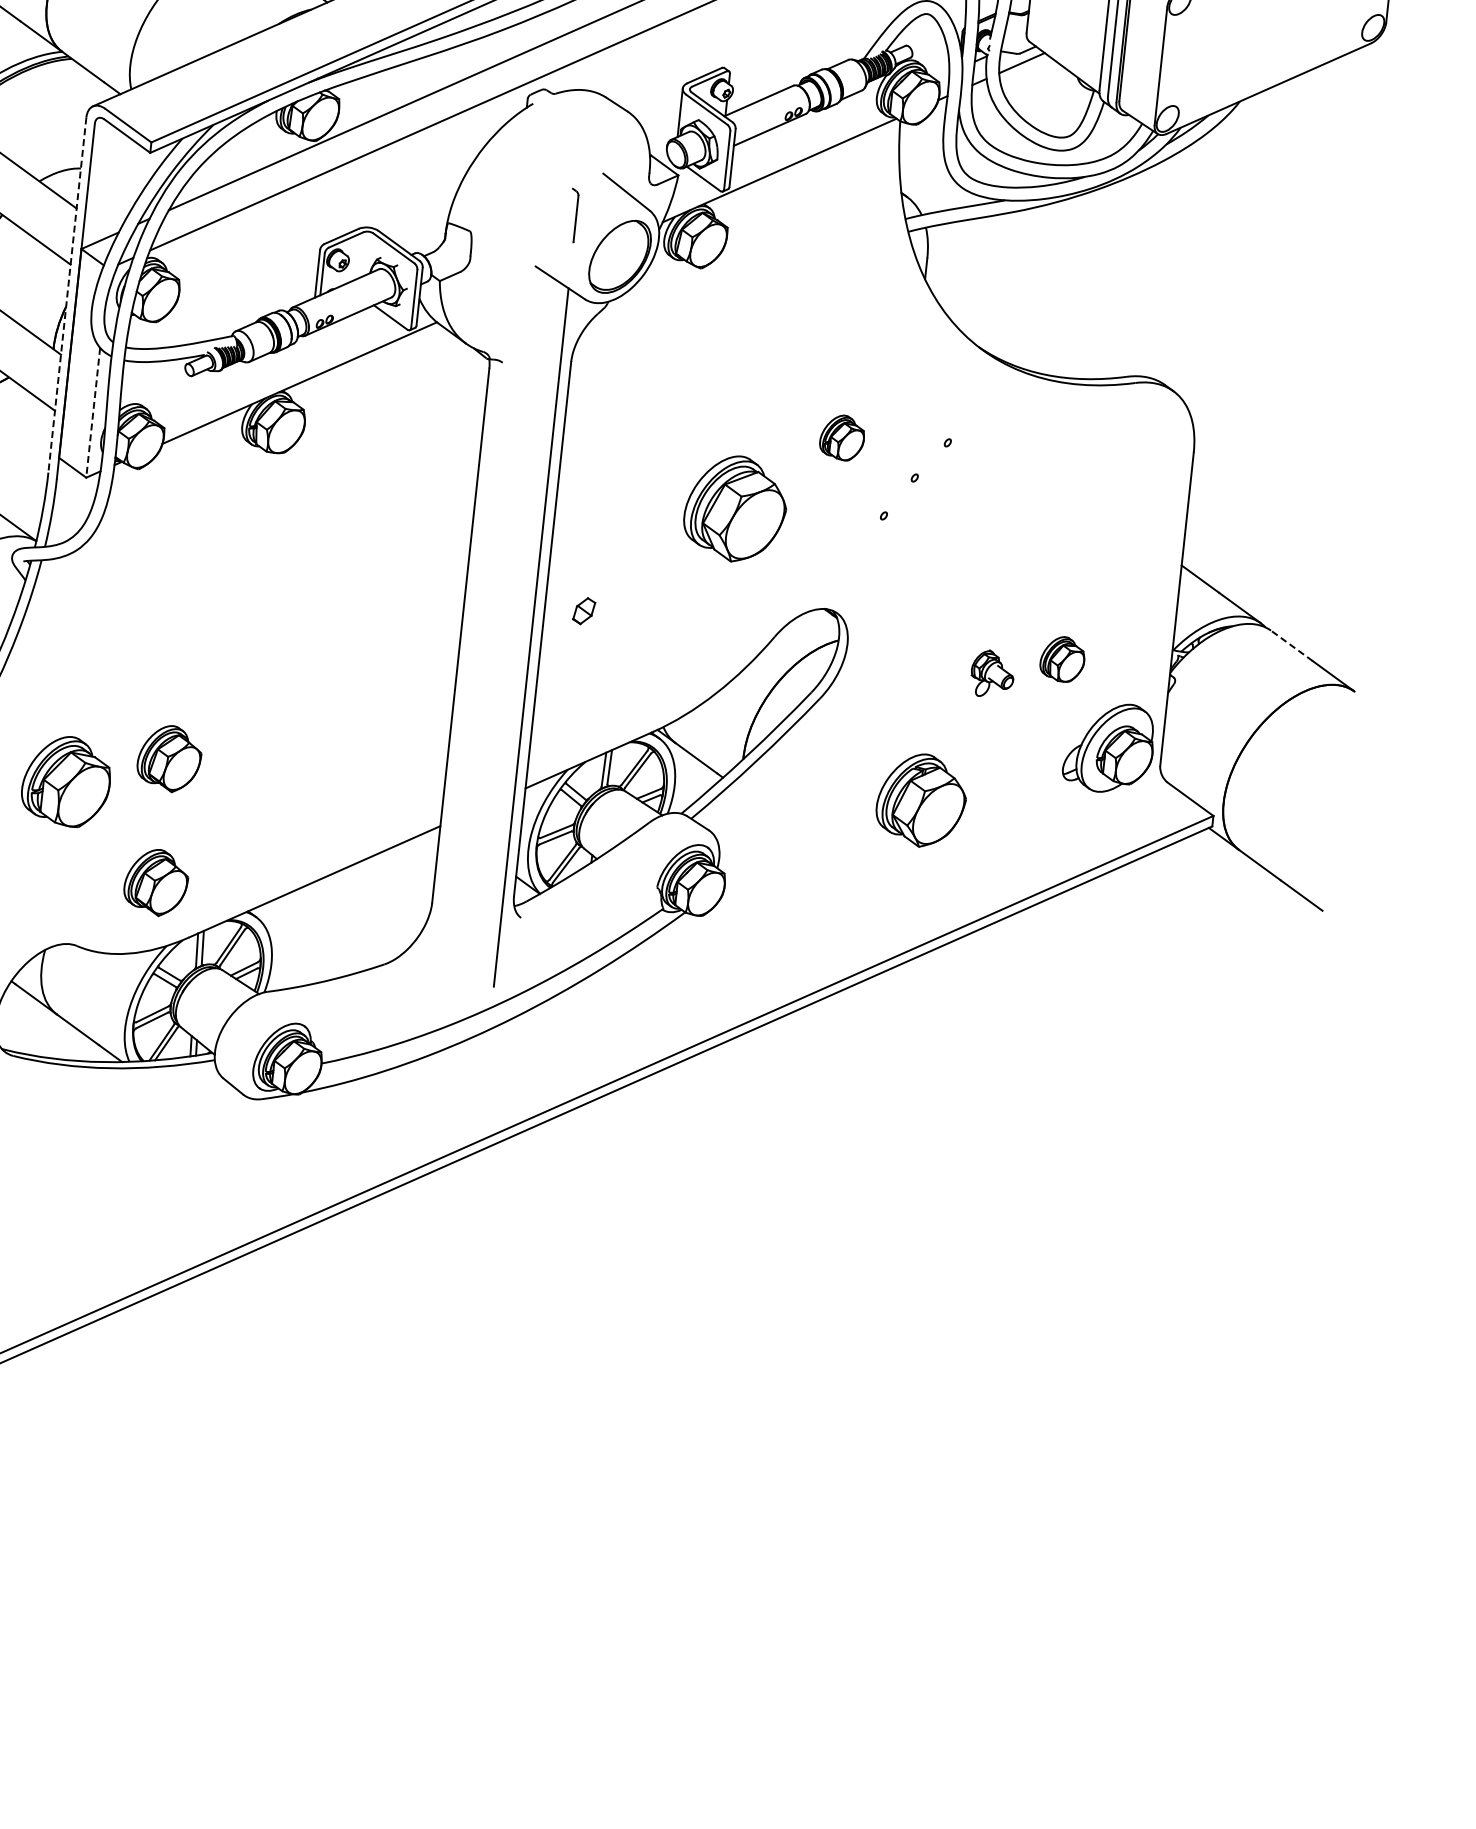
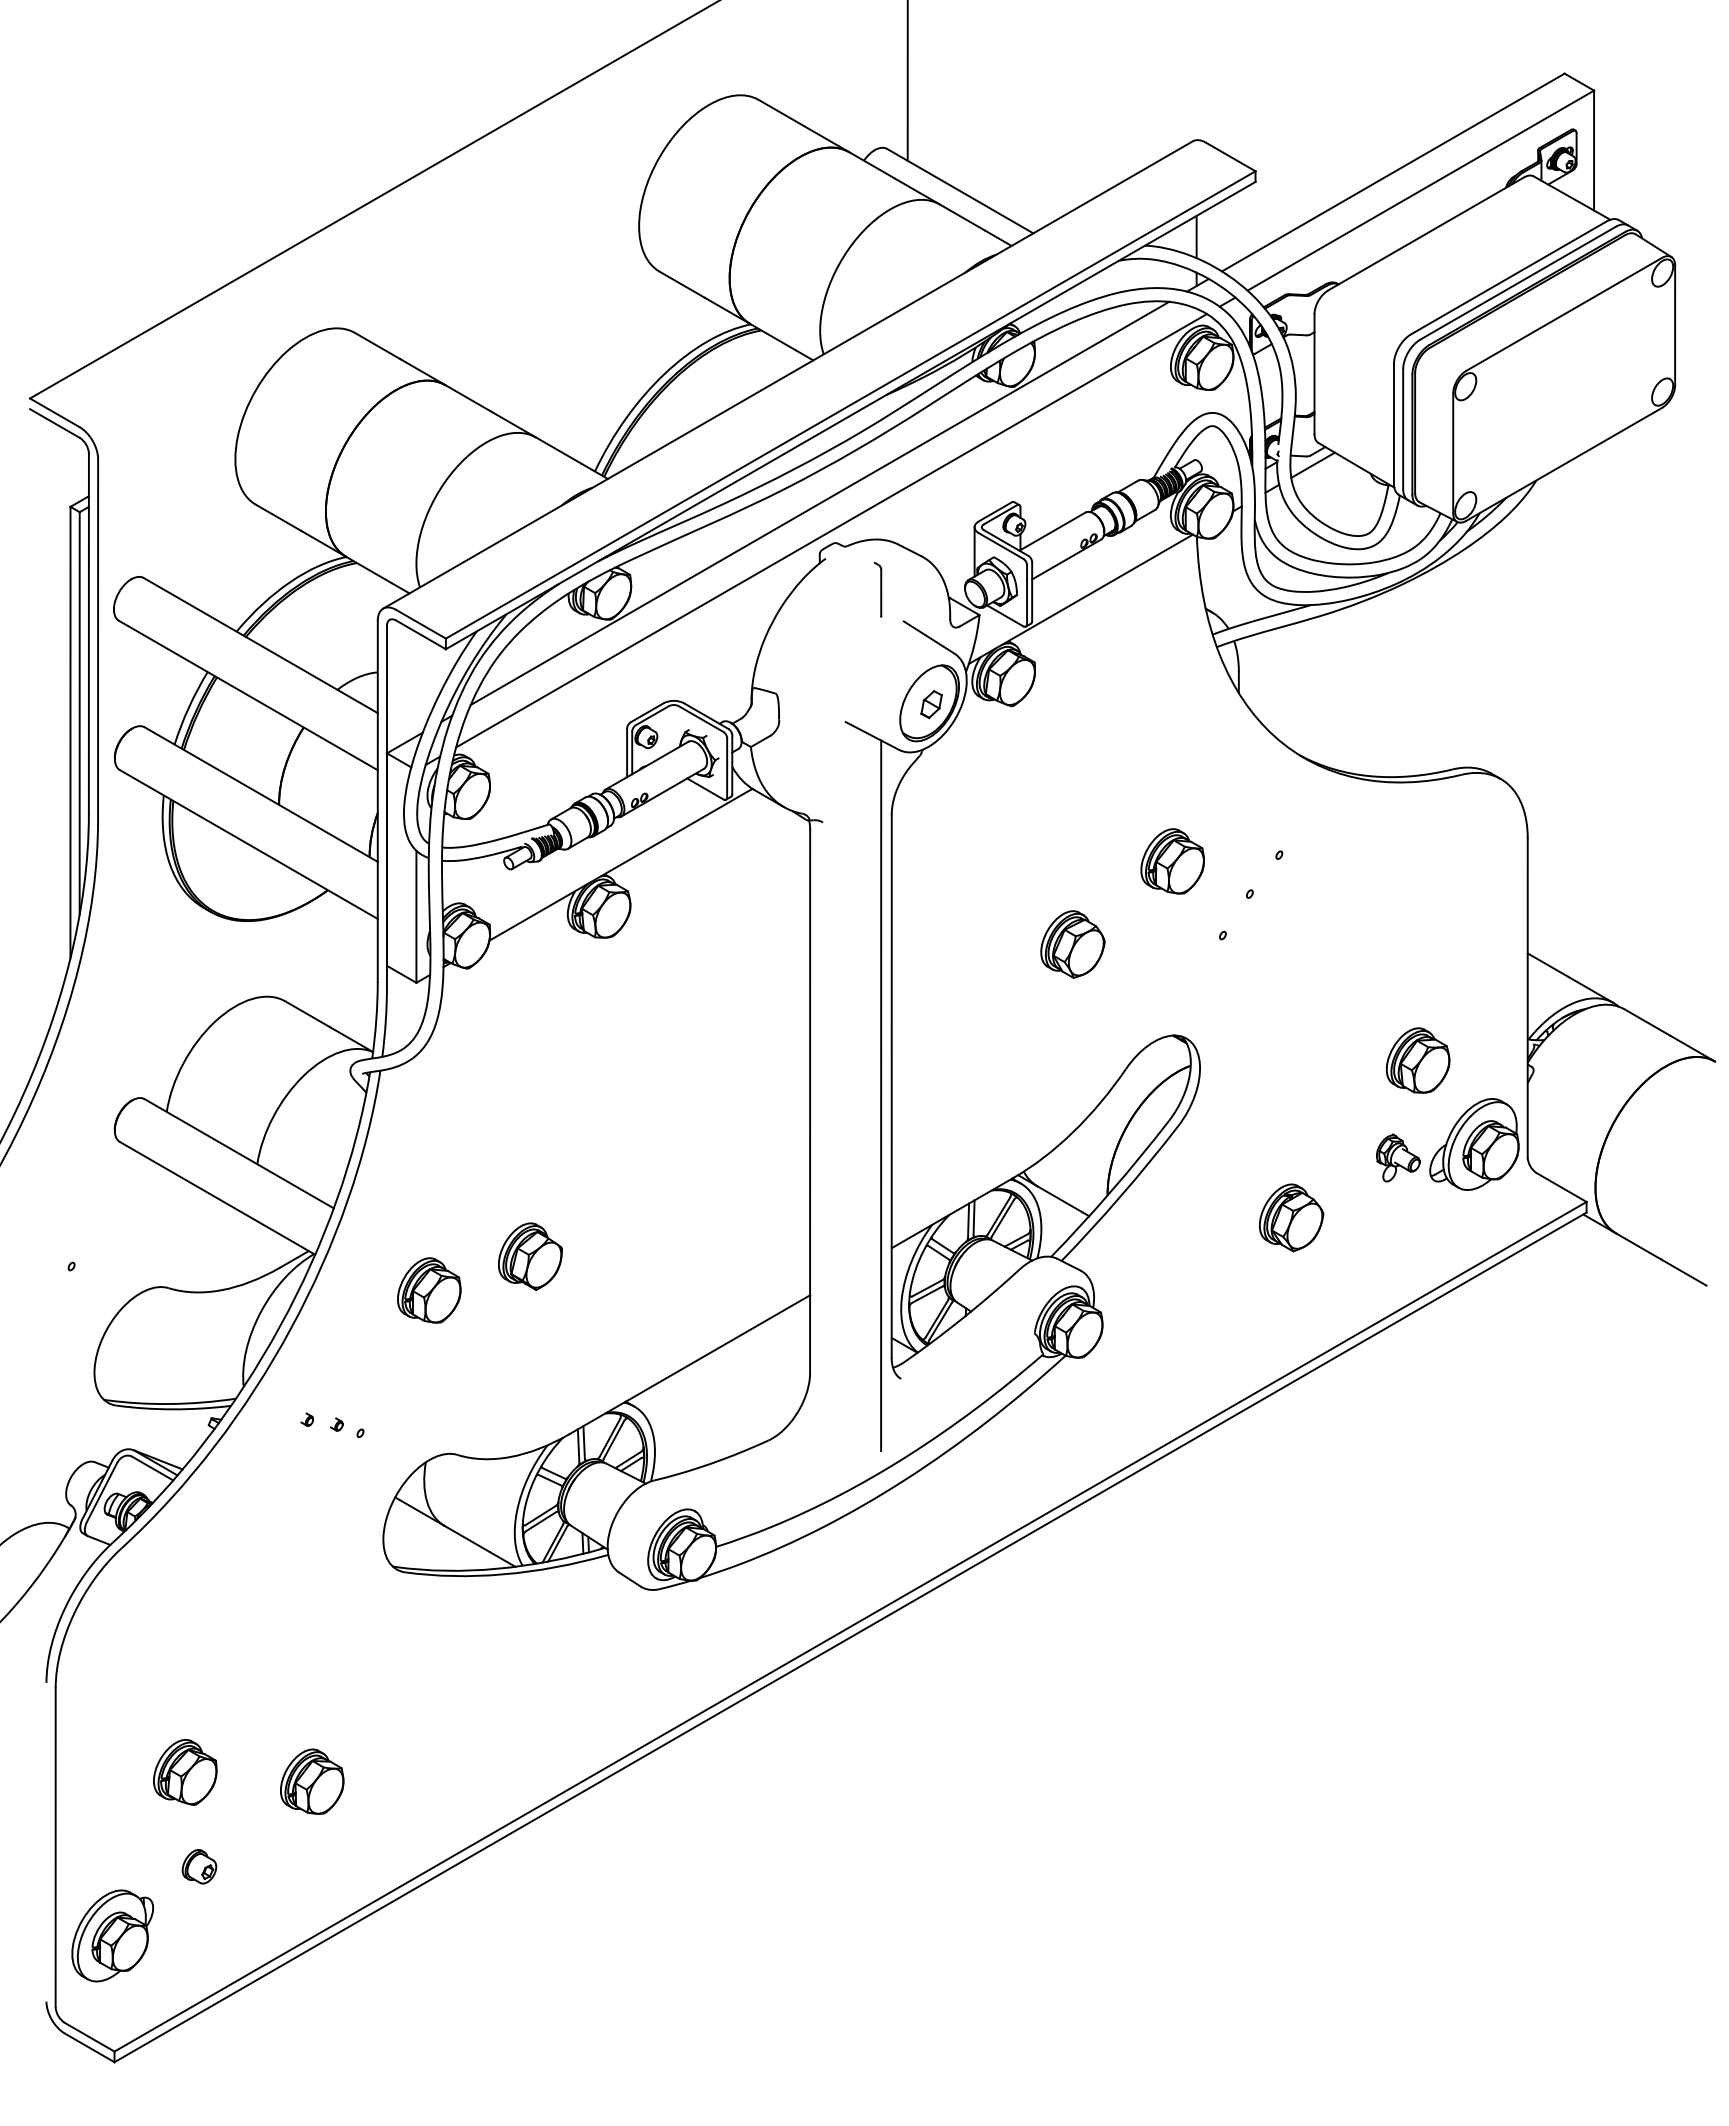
part: (572, 215) -> (877, 589), moved
line: (67, 295) -> (377, 801), dashed -> solid
line: (93, 413) -> (416, 917), dashed -> solid
part: (842, 437) -> (1172, 861), size x1.43
part: (735, 508) -> (1072, 944), size x0.62
part: (584, 611) -> (931, 704), moved
line: (1291, 645) -> (1646, 1022), dashed -> solid
part: (1062, 659) -> (1417, 1060), size x1.43
part: (992, 673) -> (1398, 1157), moved
part: (66, 781) -> (429, 1290), size x0.71
part: (921, 800) -> (1291, 1217), size x0.71
part: (156, 882) -> (530, 1382), removed

